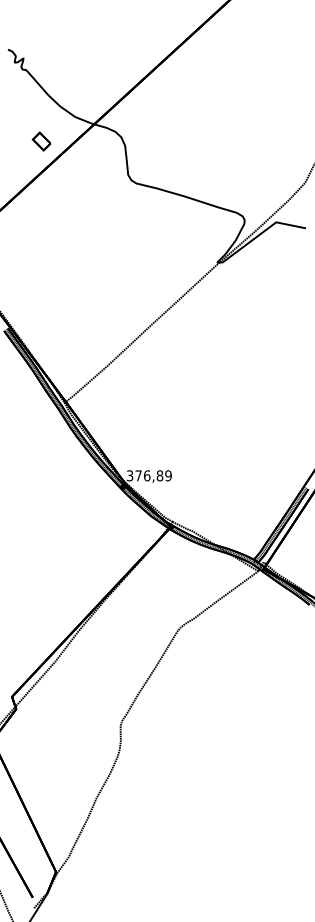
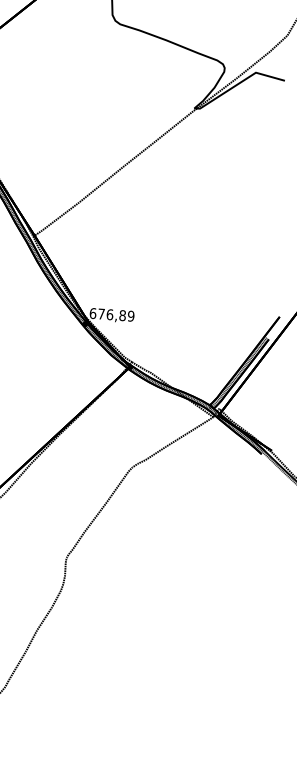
text: (129, 475) -> (92, 313), 376,89 -> 676,89

